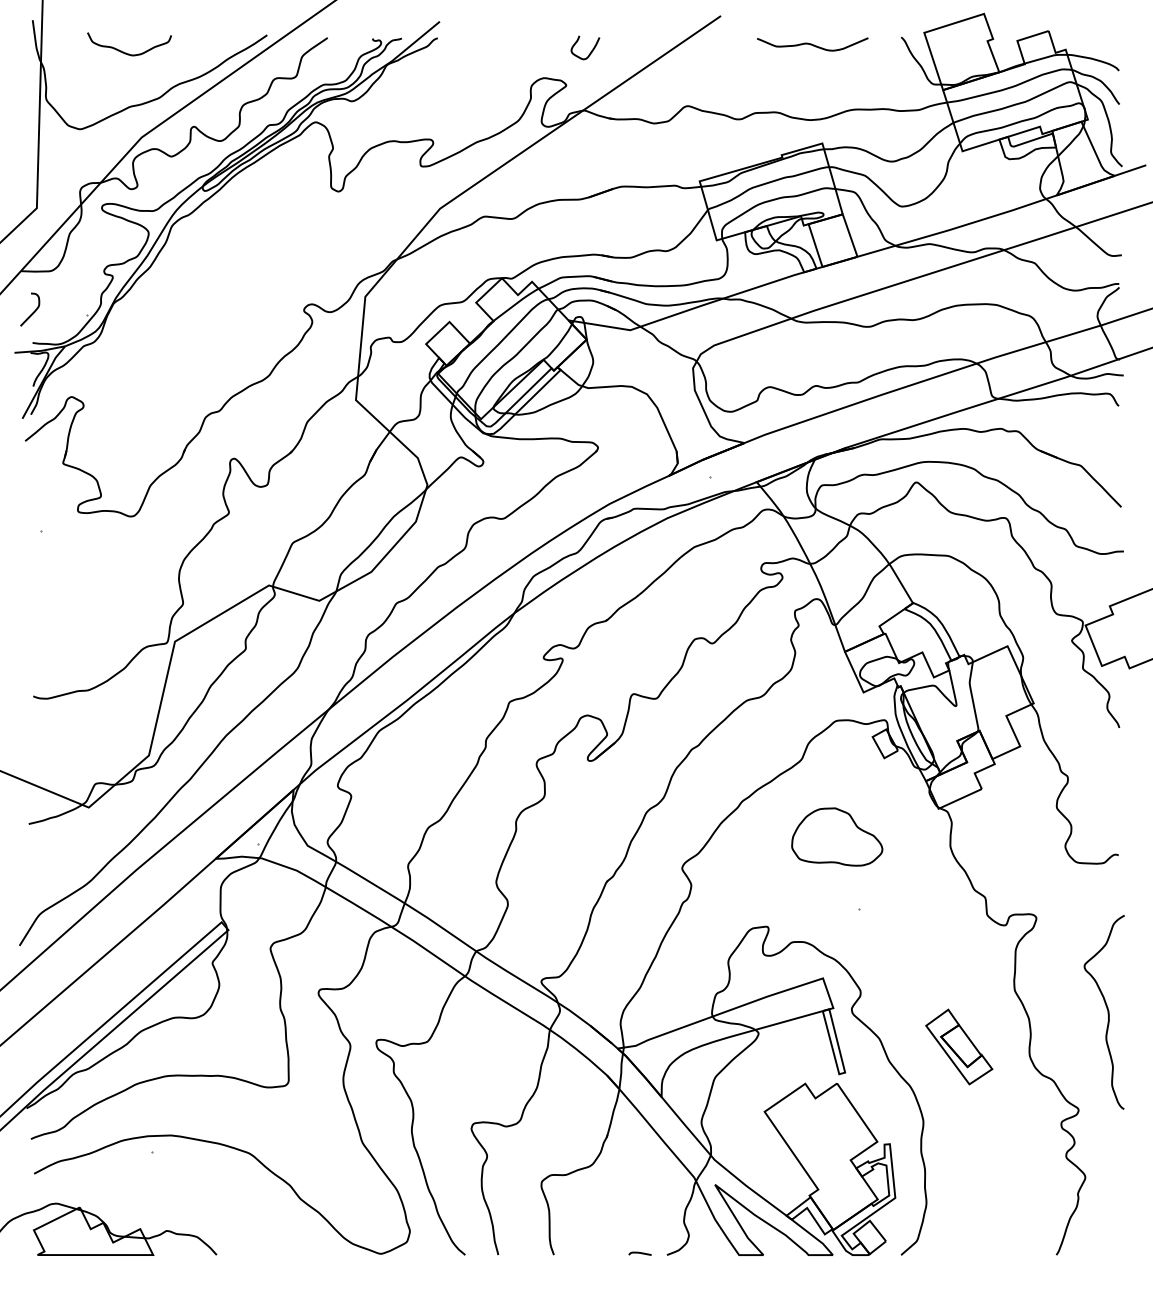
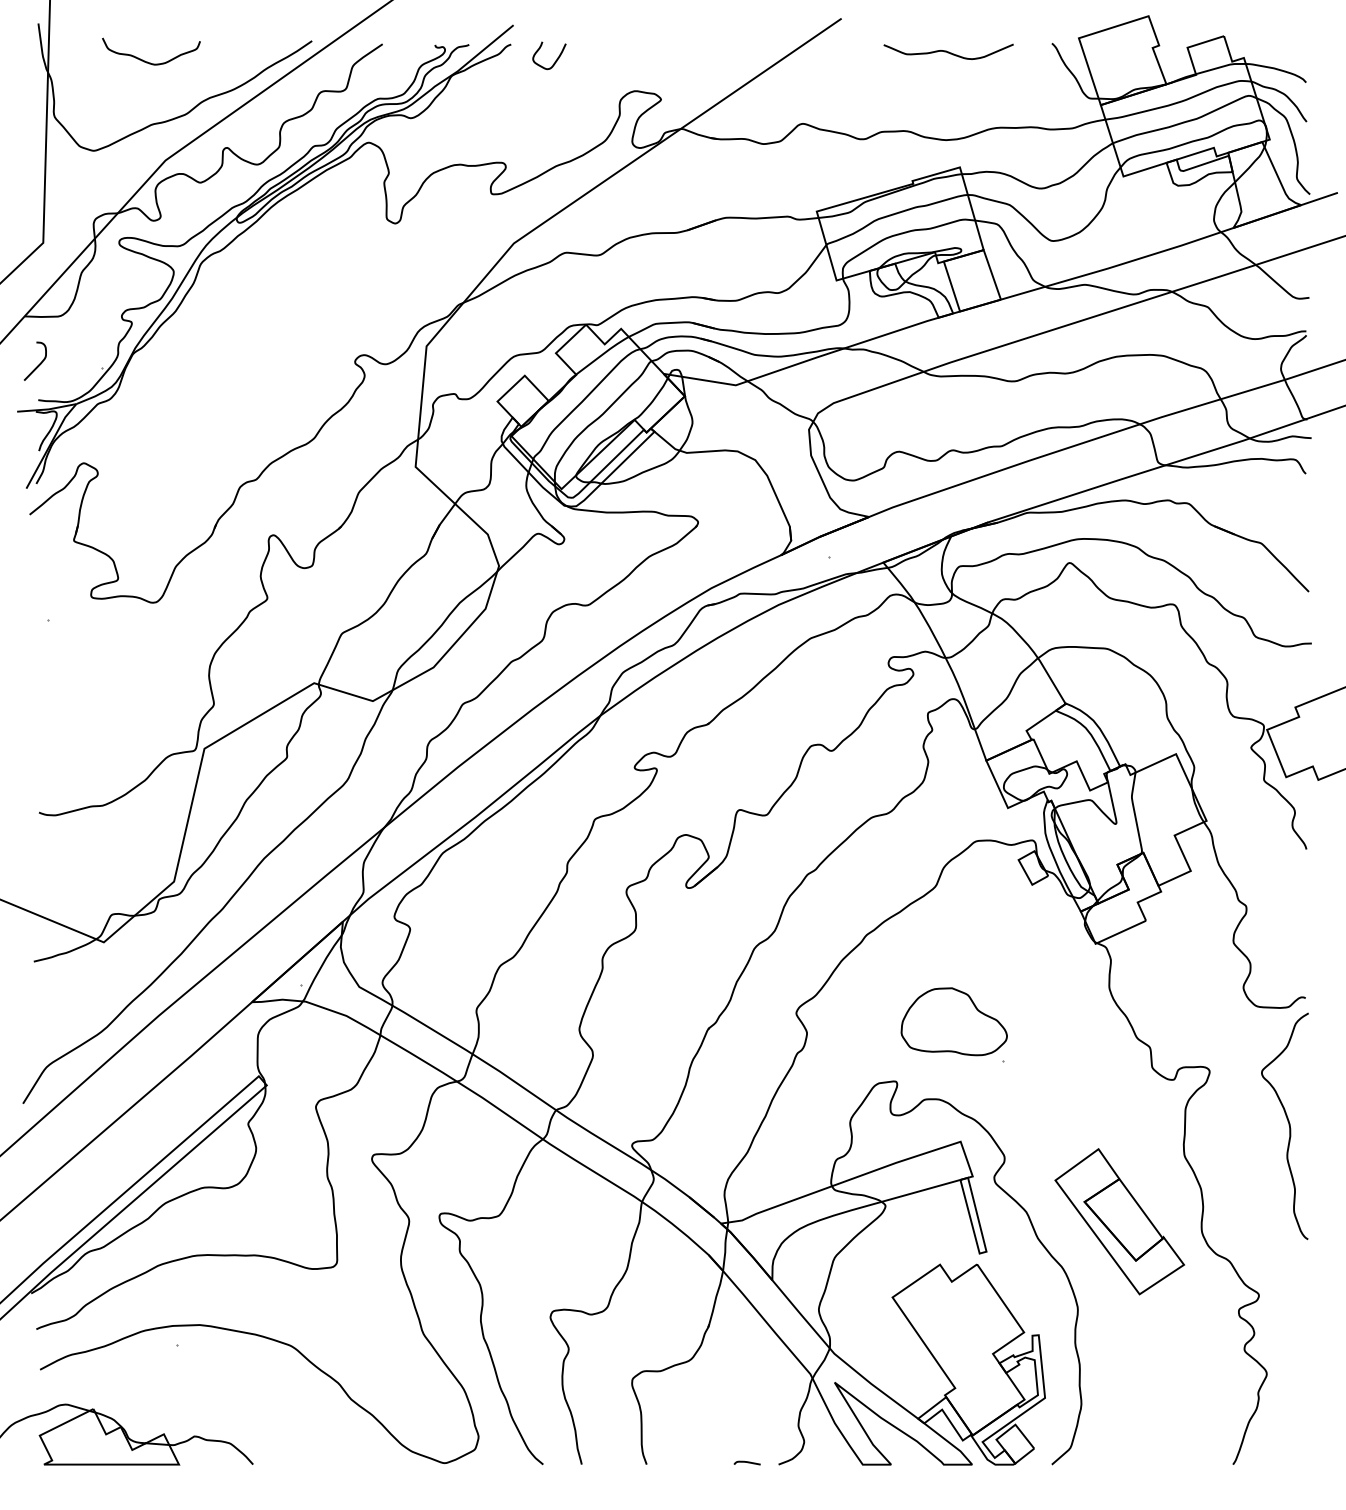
curve: (590, 51) -> (555, 60), moved
part: (836, 836) -> (953, 1021), moved
curve: (1107, 1011) -> (1288, 1125), moved
part: (959, 1046) -> (1119, 1221), size x1.67

